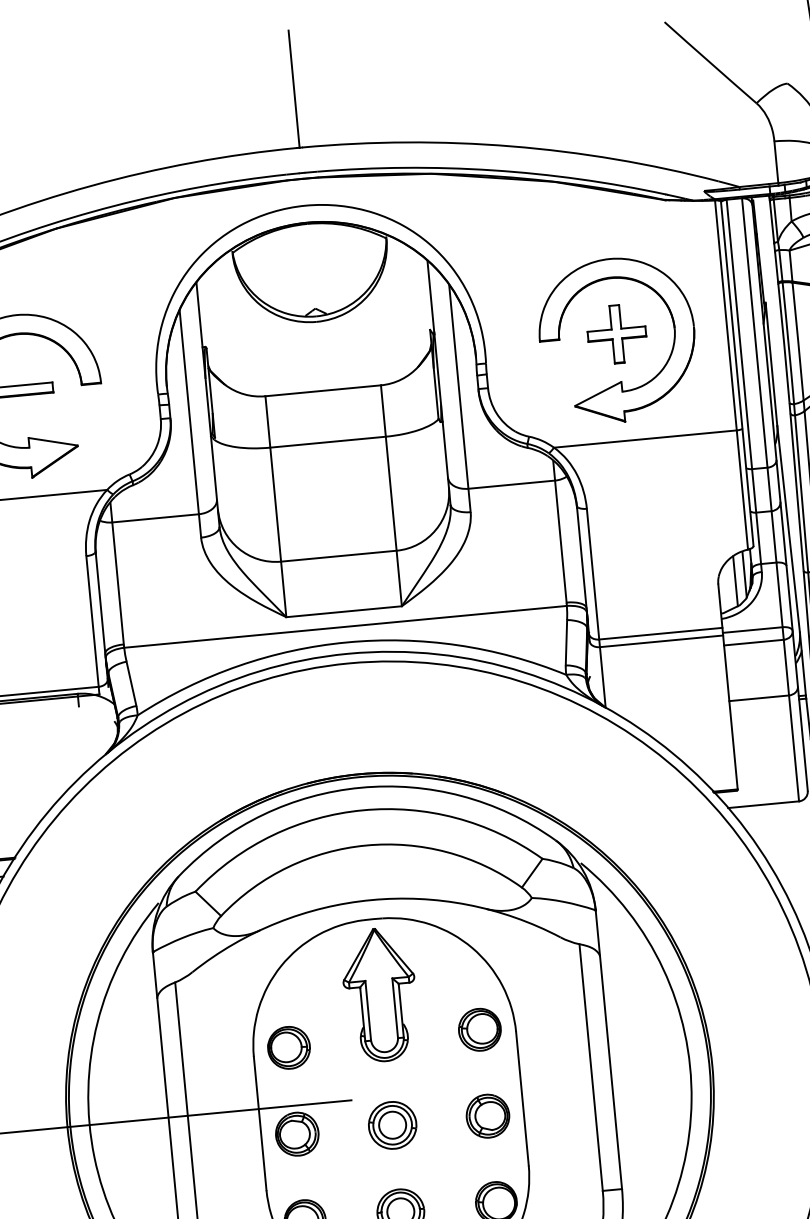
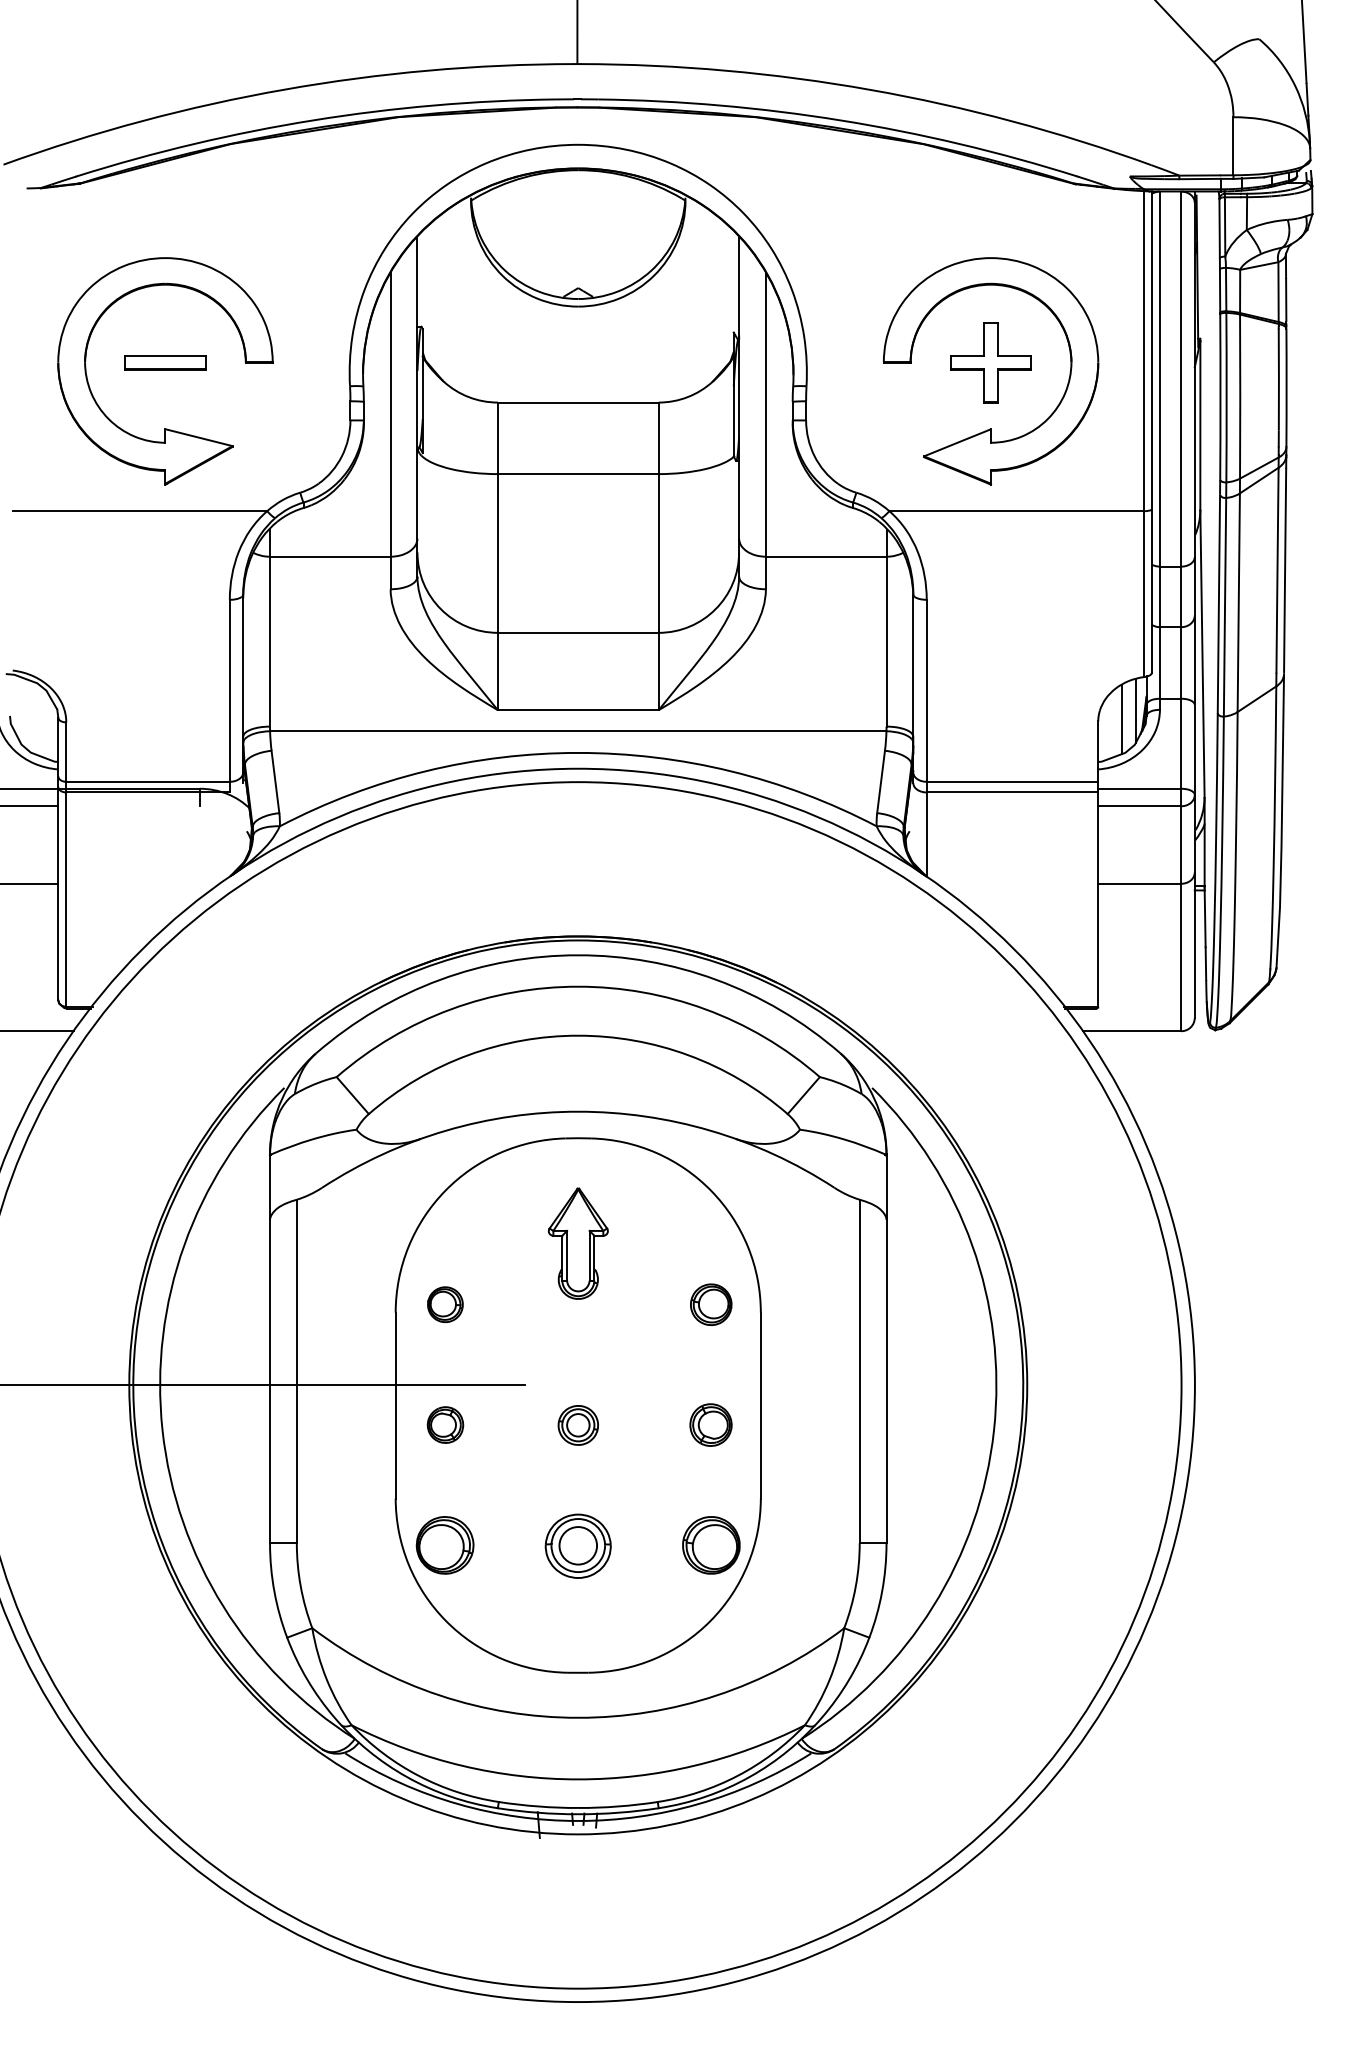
part: (380, 994) -> (578, 1243), size x0.6
part: (480, 1029) -> (711, 1304), size x0.7
part: (289, 1047) -> (445, 1304), size x0.6
part: (487, 1115) -> (710, 1424), size x0.7
part: (392, 1125) -> (578, 1425), size x0.6
part: (297, 1133) -> (445, 1424), size x0.6

